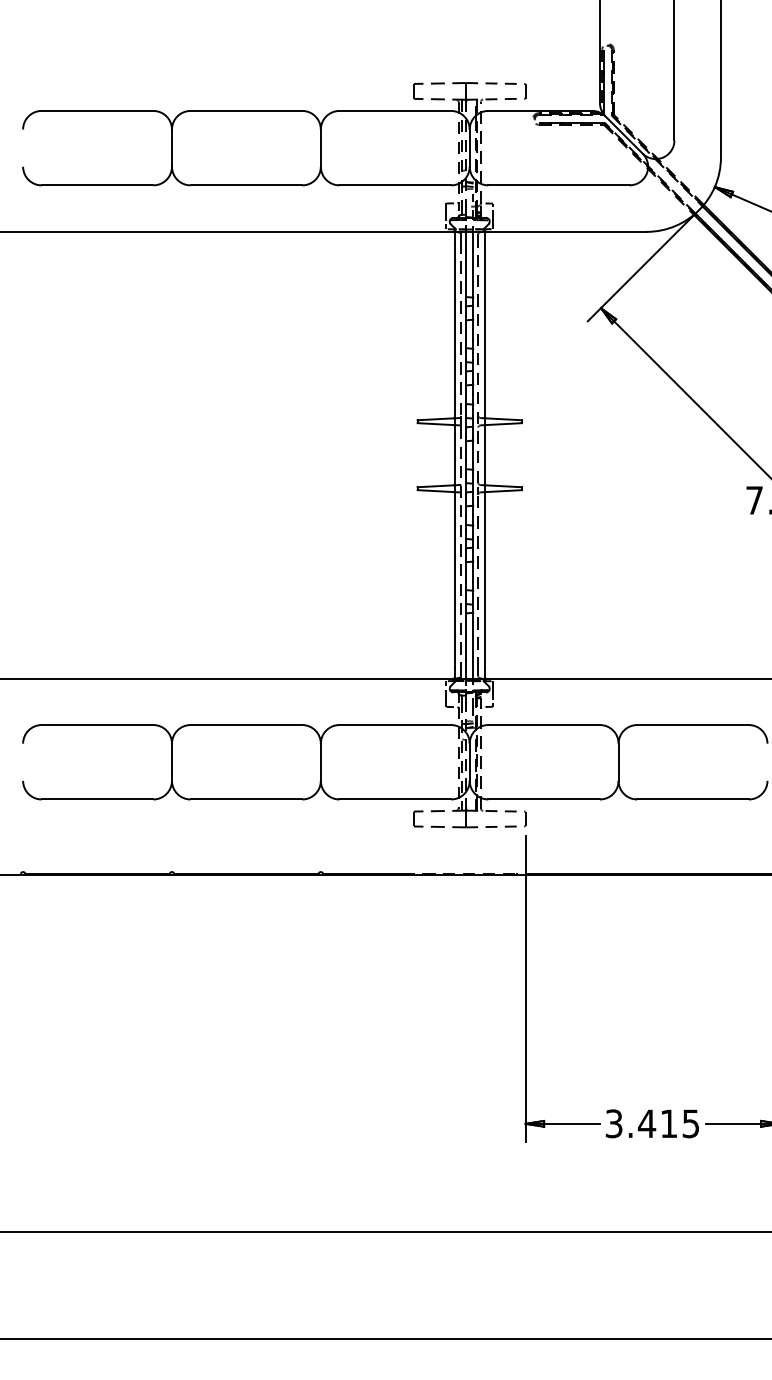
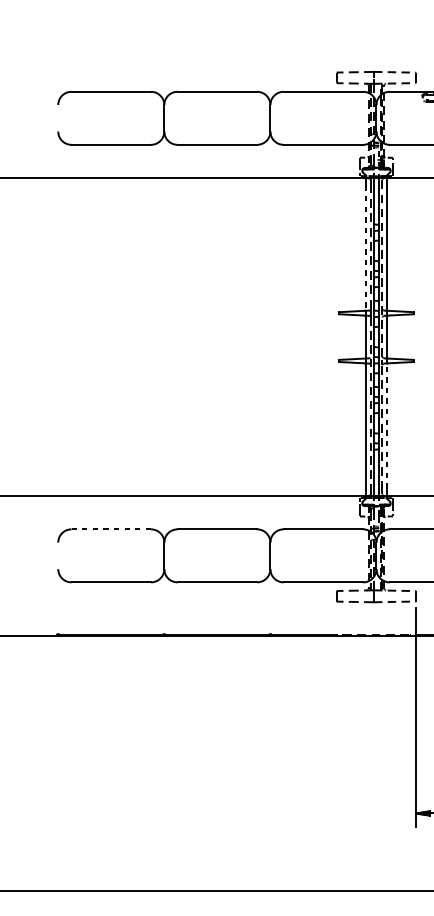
line: (454, 330) -> (365, 248), solid -> dashed
line: (484, 580) -> (386, 426), solid -> dashed
line: (97, 725) -> (111, 529), solid -> dashed

